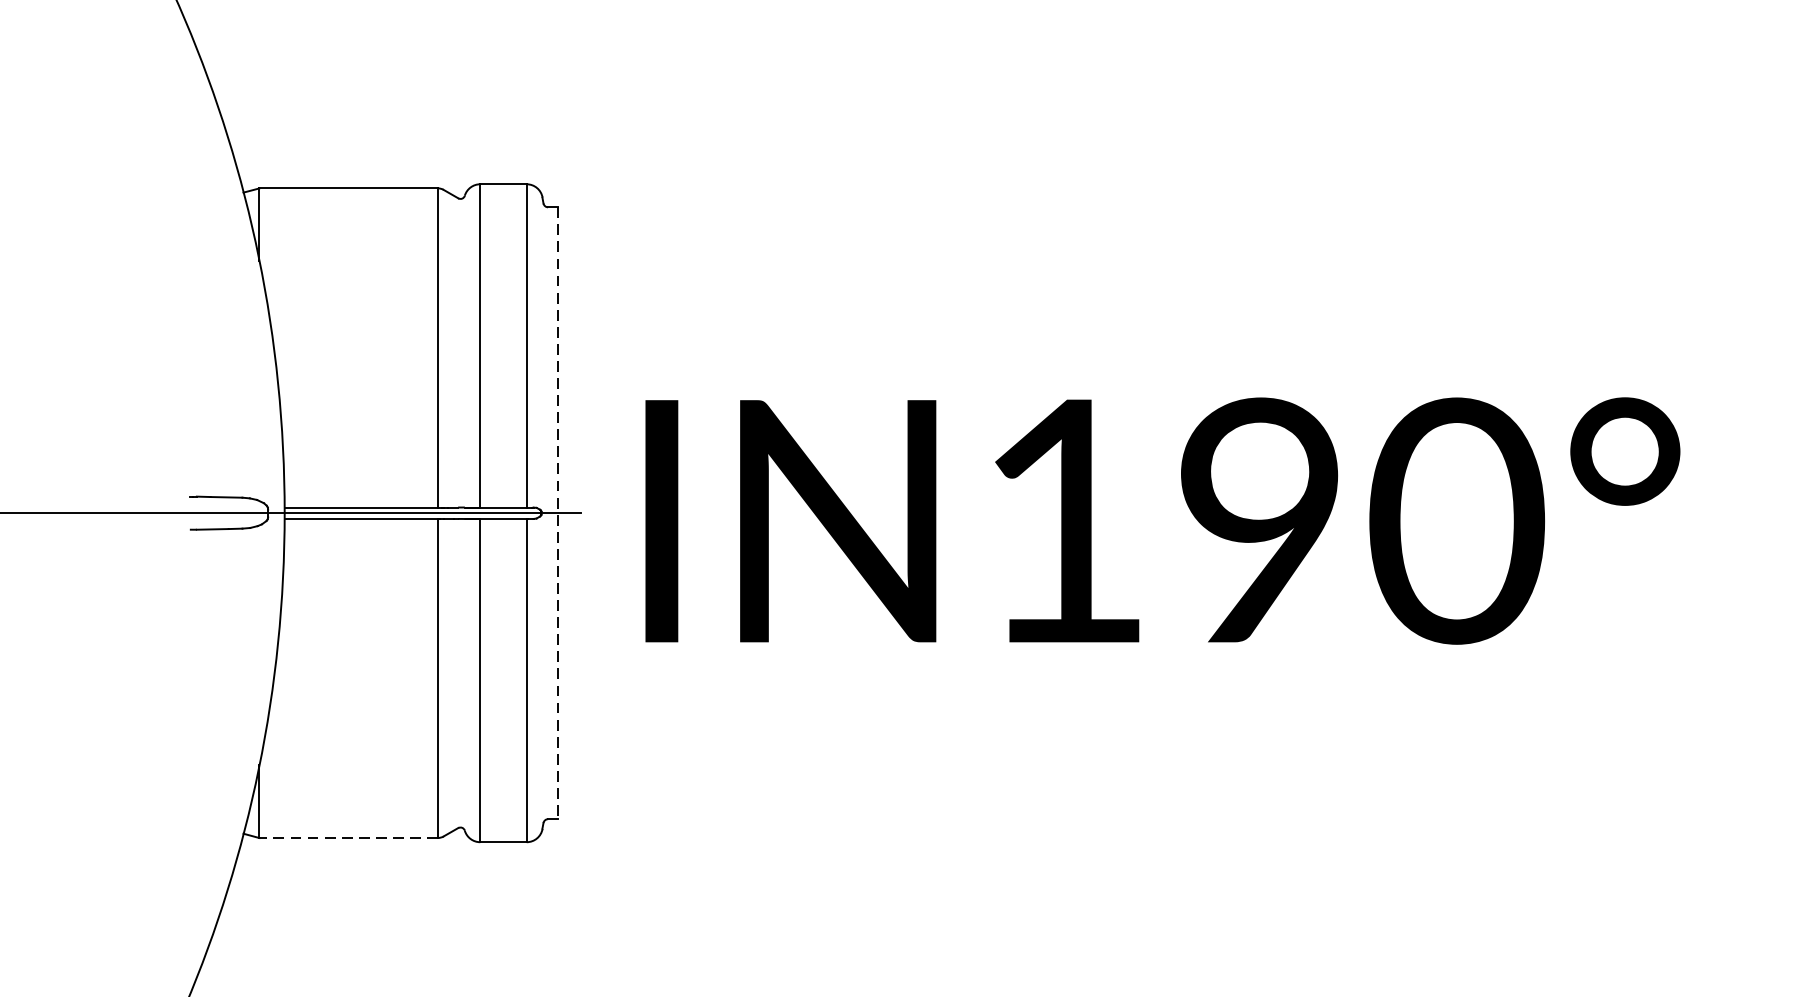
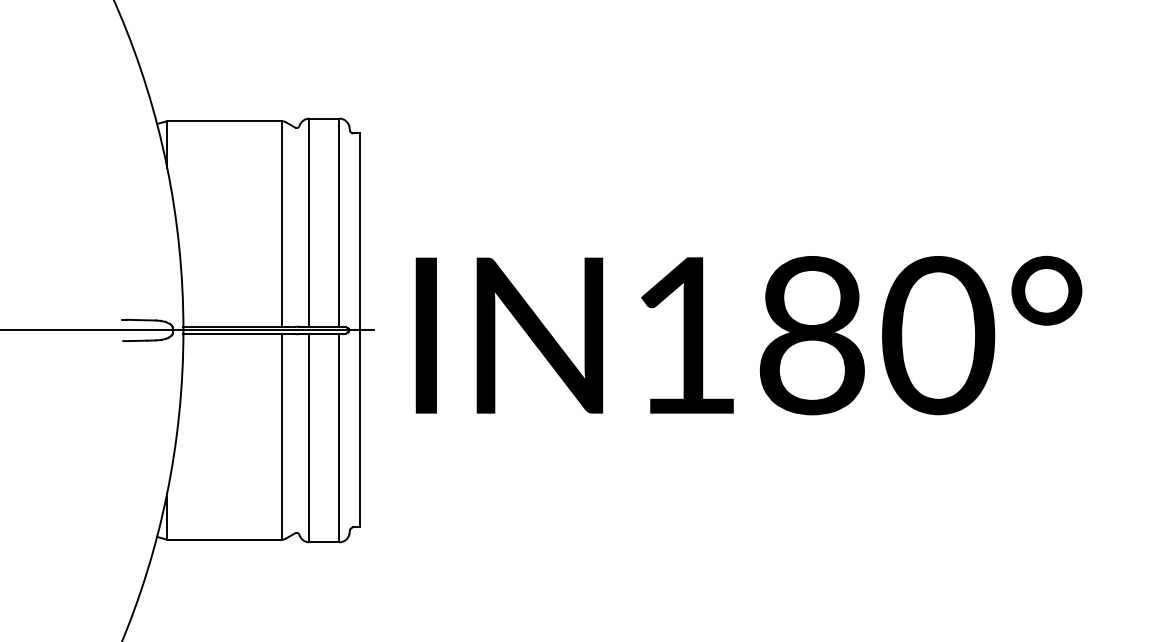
line: (558, 513) -> (359, 330), dashed -> solid
text: (1259, 522) -> (811, 336), IN190° -> IN180°
line: (348, 837) -> (224, 539), dashed -> solid

